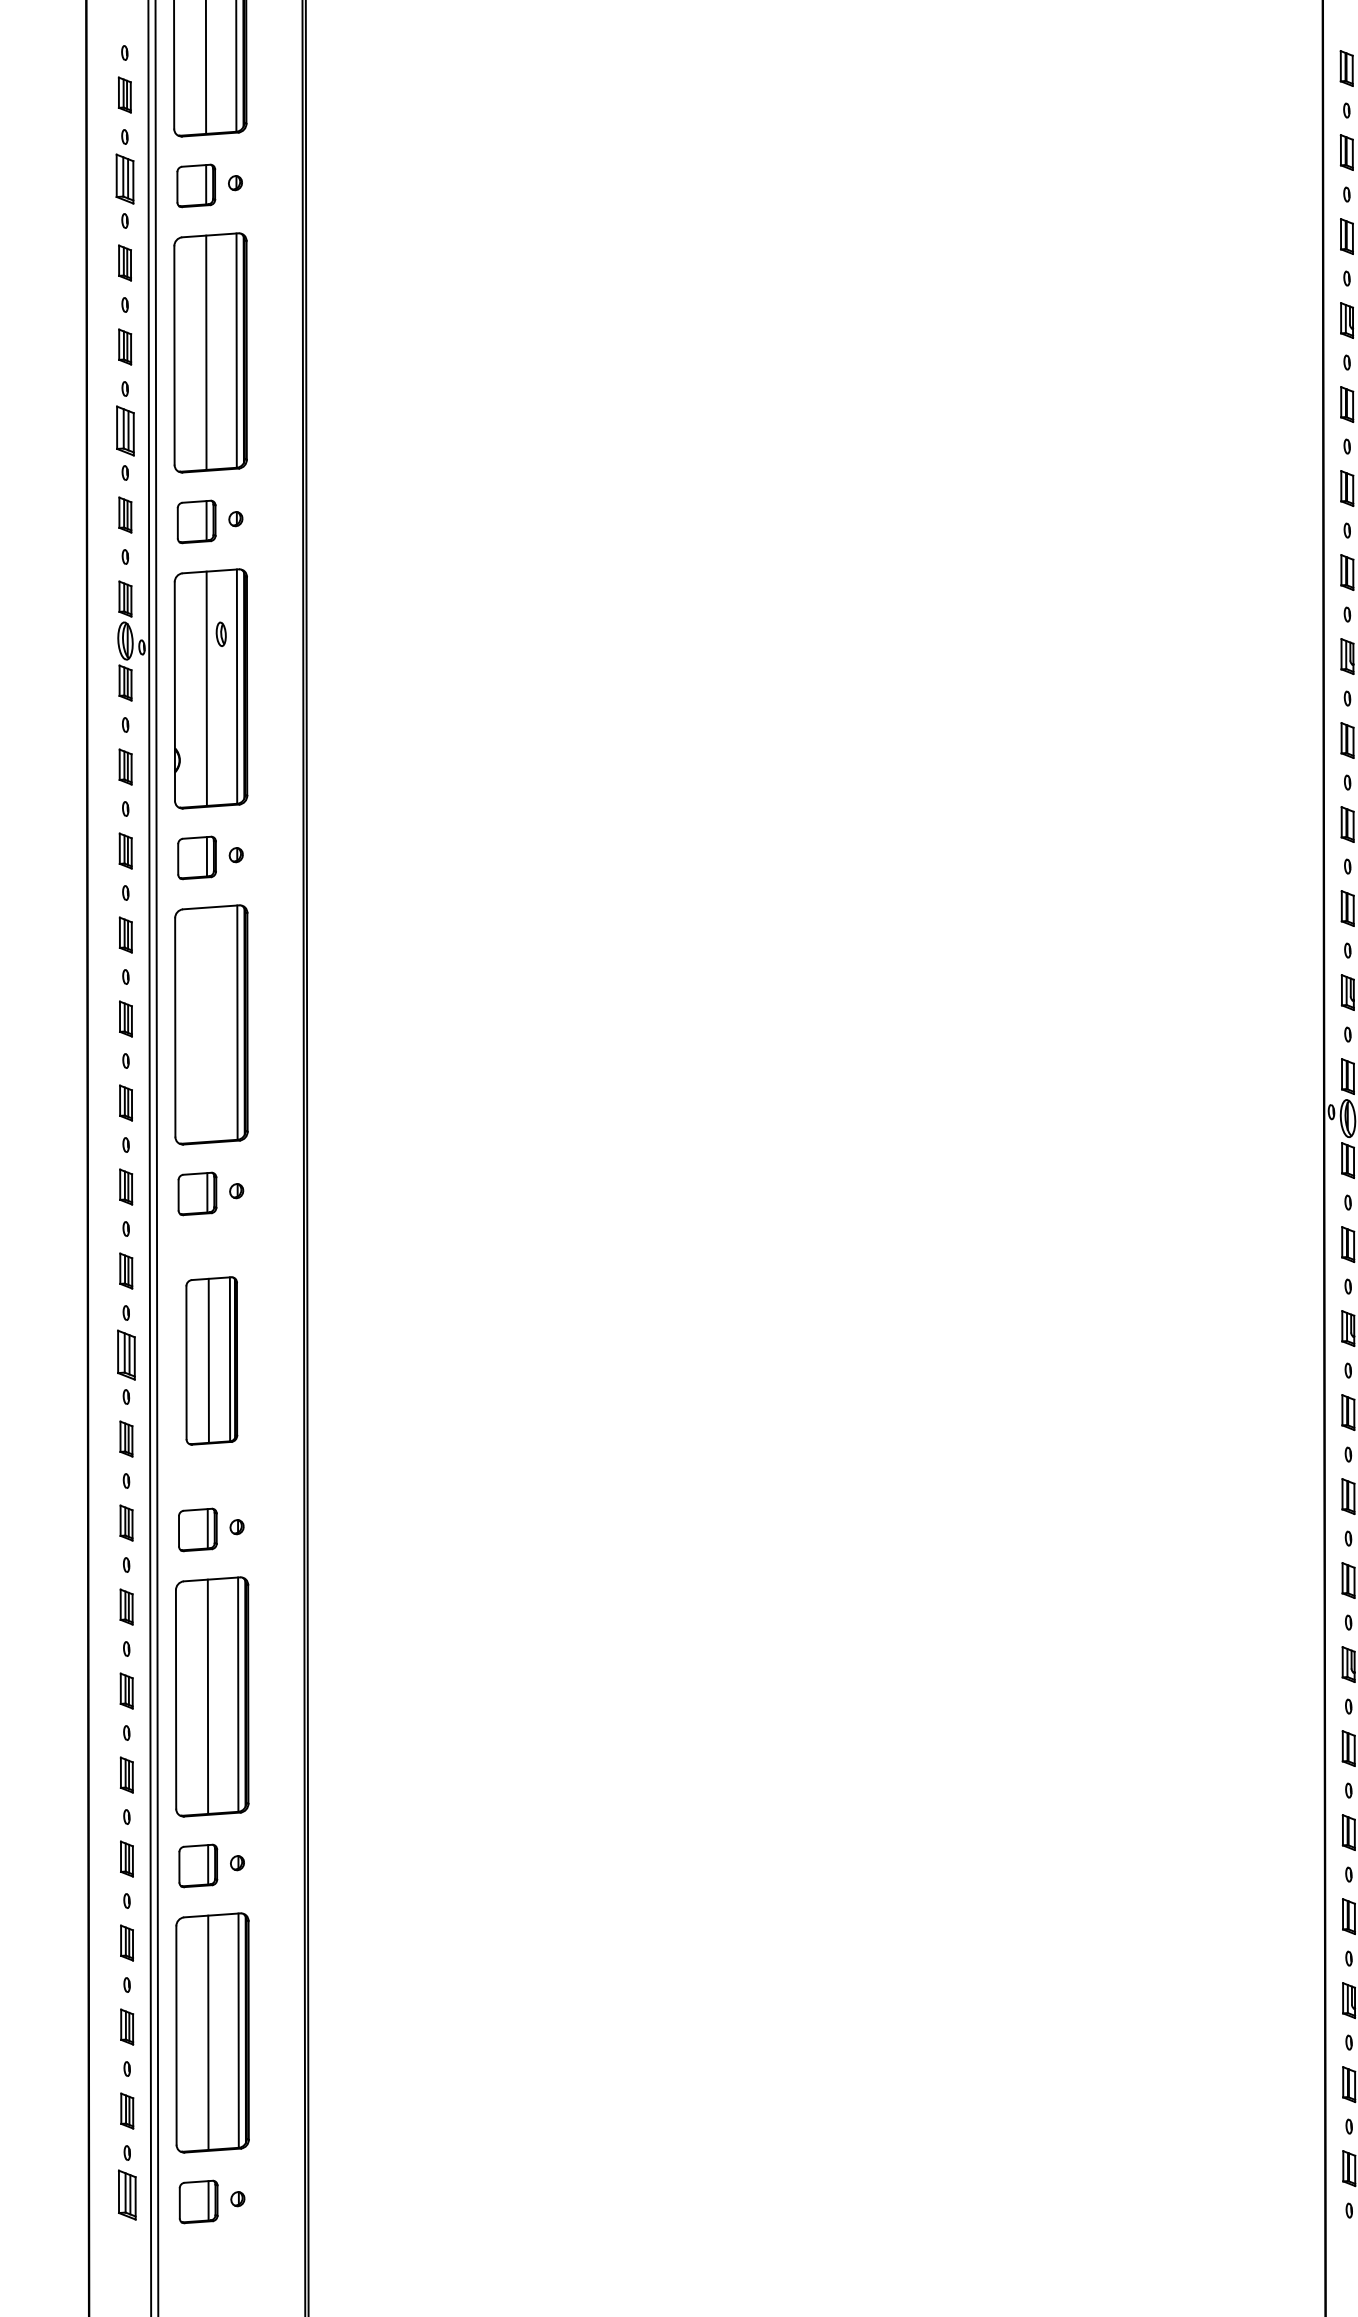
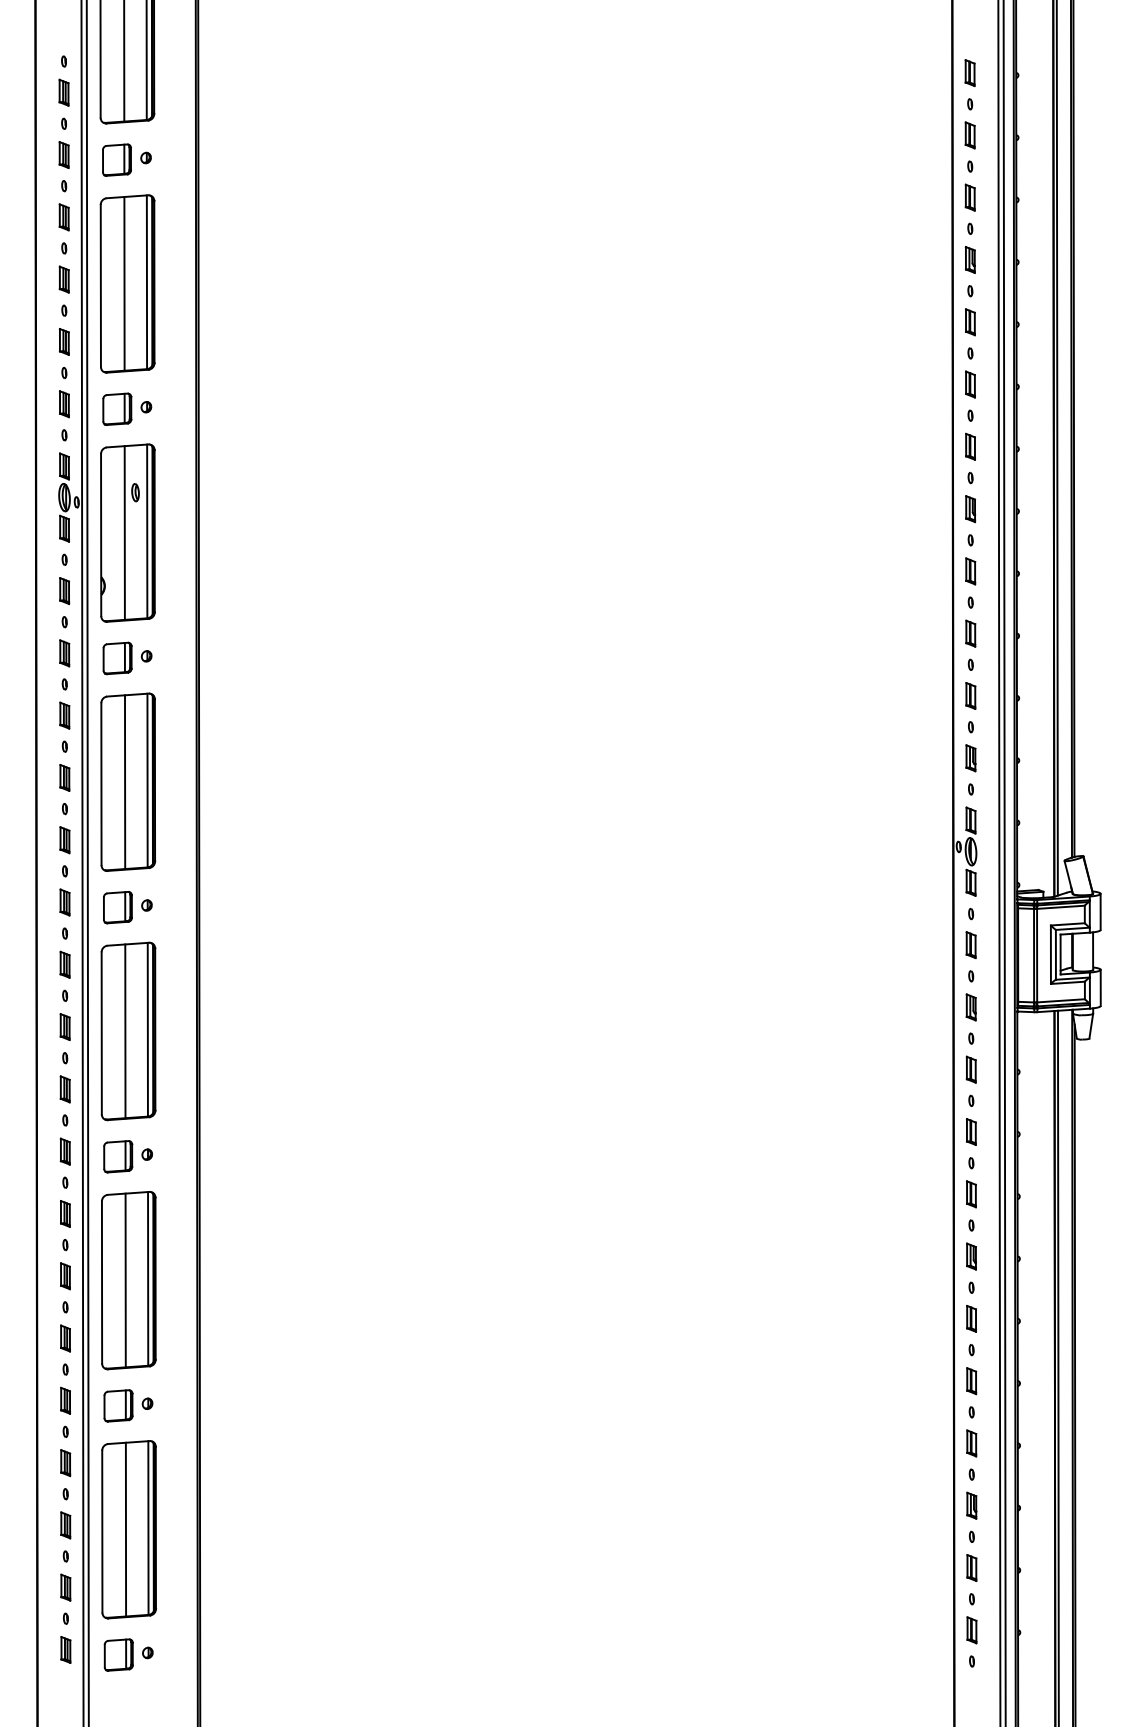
part: (124, 178) -> (63, 154), size x0.71
part: (124, 430) -> (63, 341), size x0.71
line: (207, 1025) -> (125, 782), added
part: (125, 1354) -> (64, 1026), size x0.71
part: (211, 1361) -> (128, 1031), size x1.43
part: (126, 2194) -> (65, 1649), size x0.71

